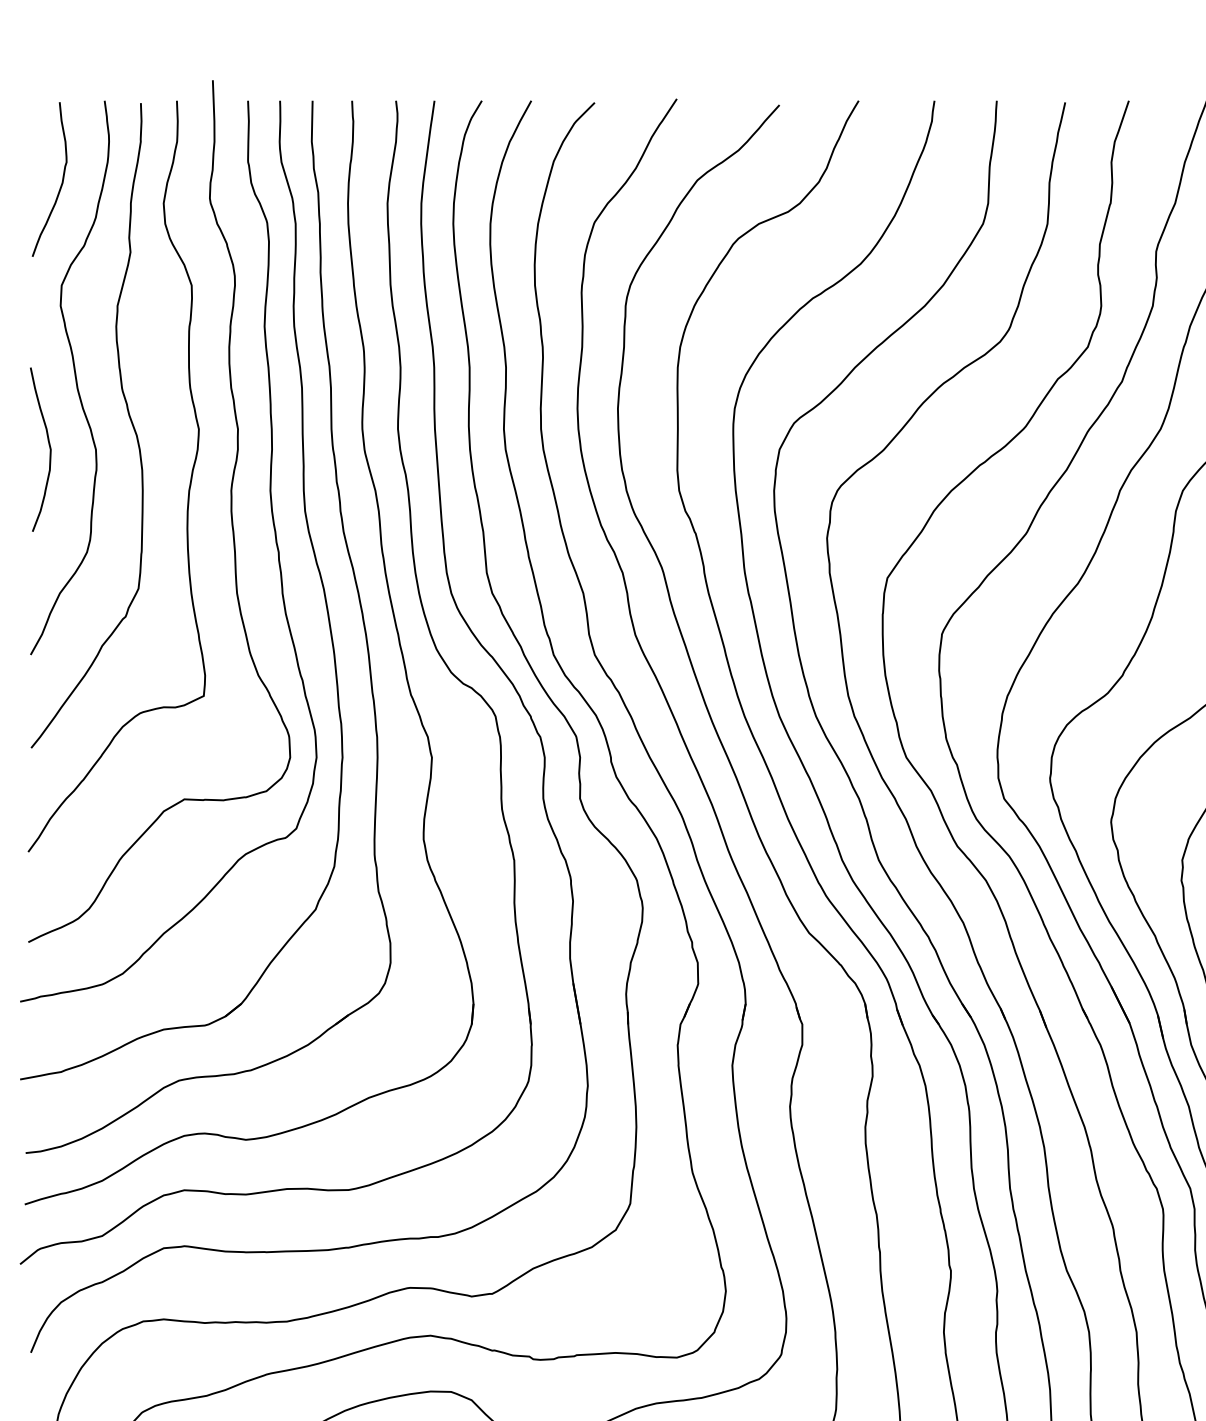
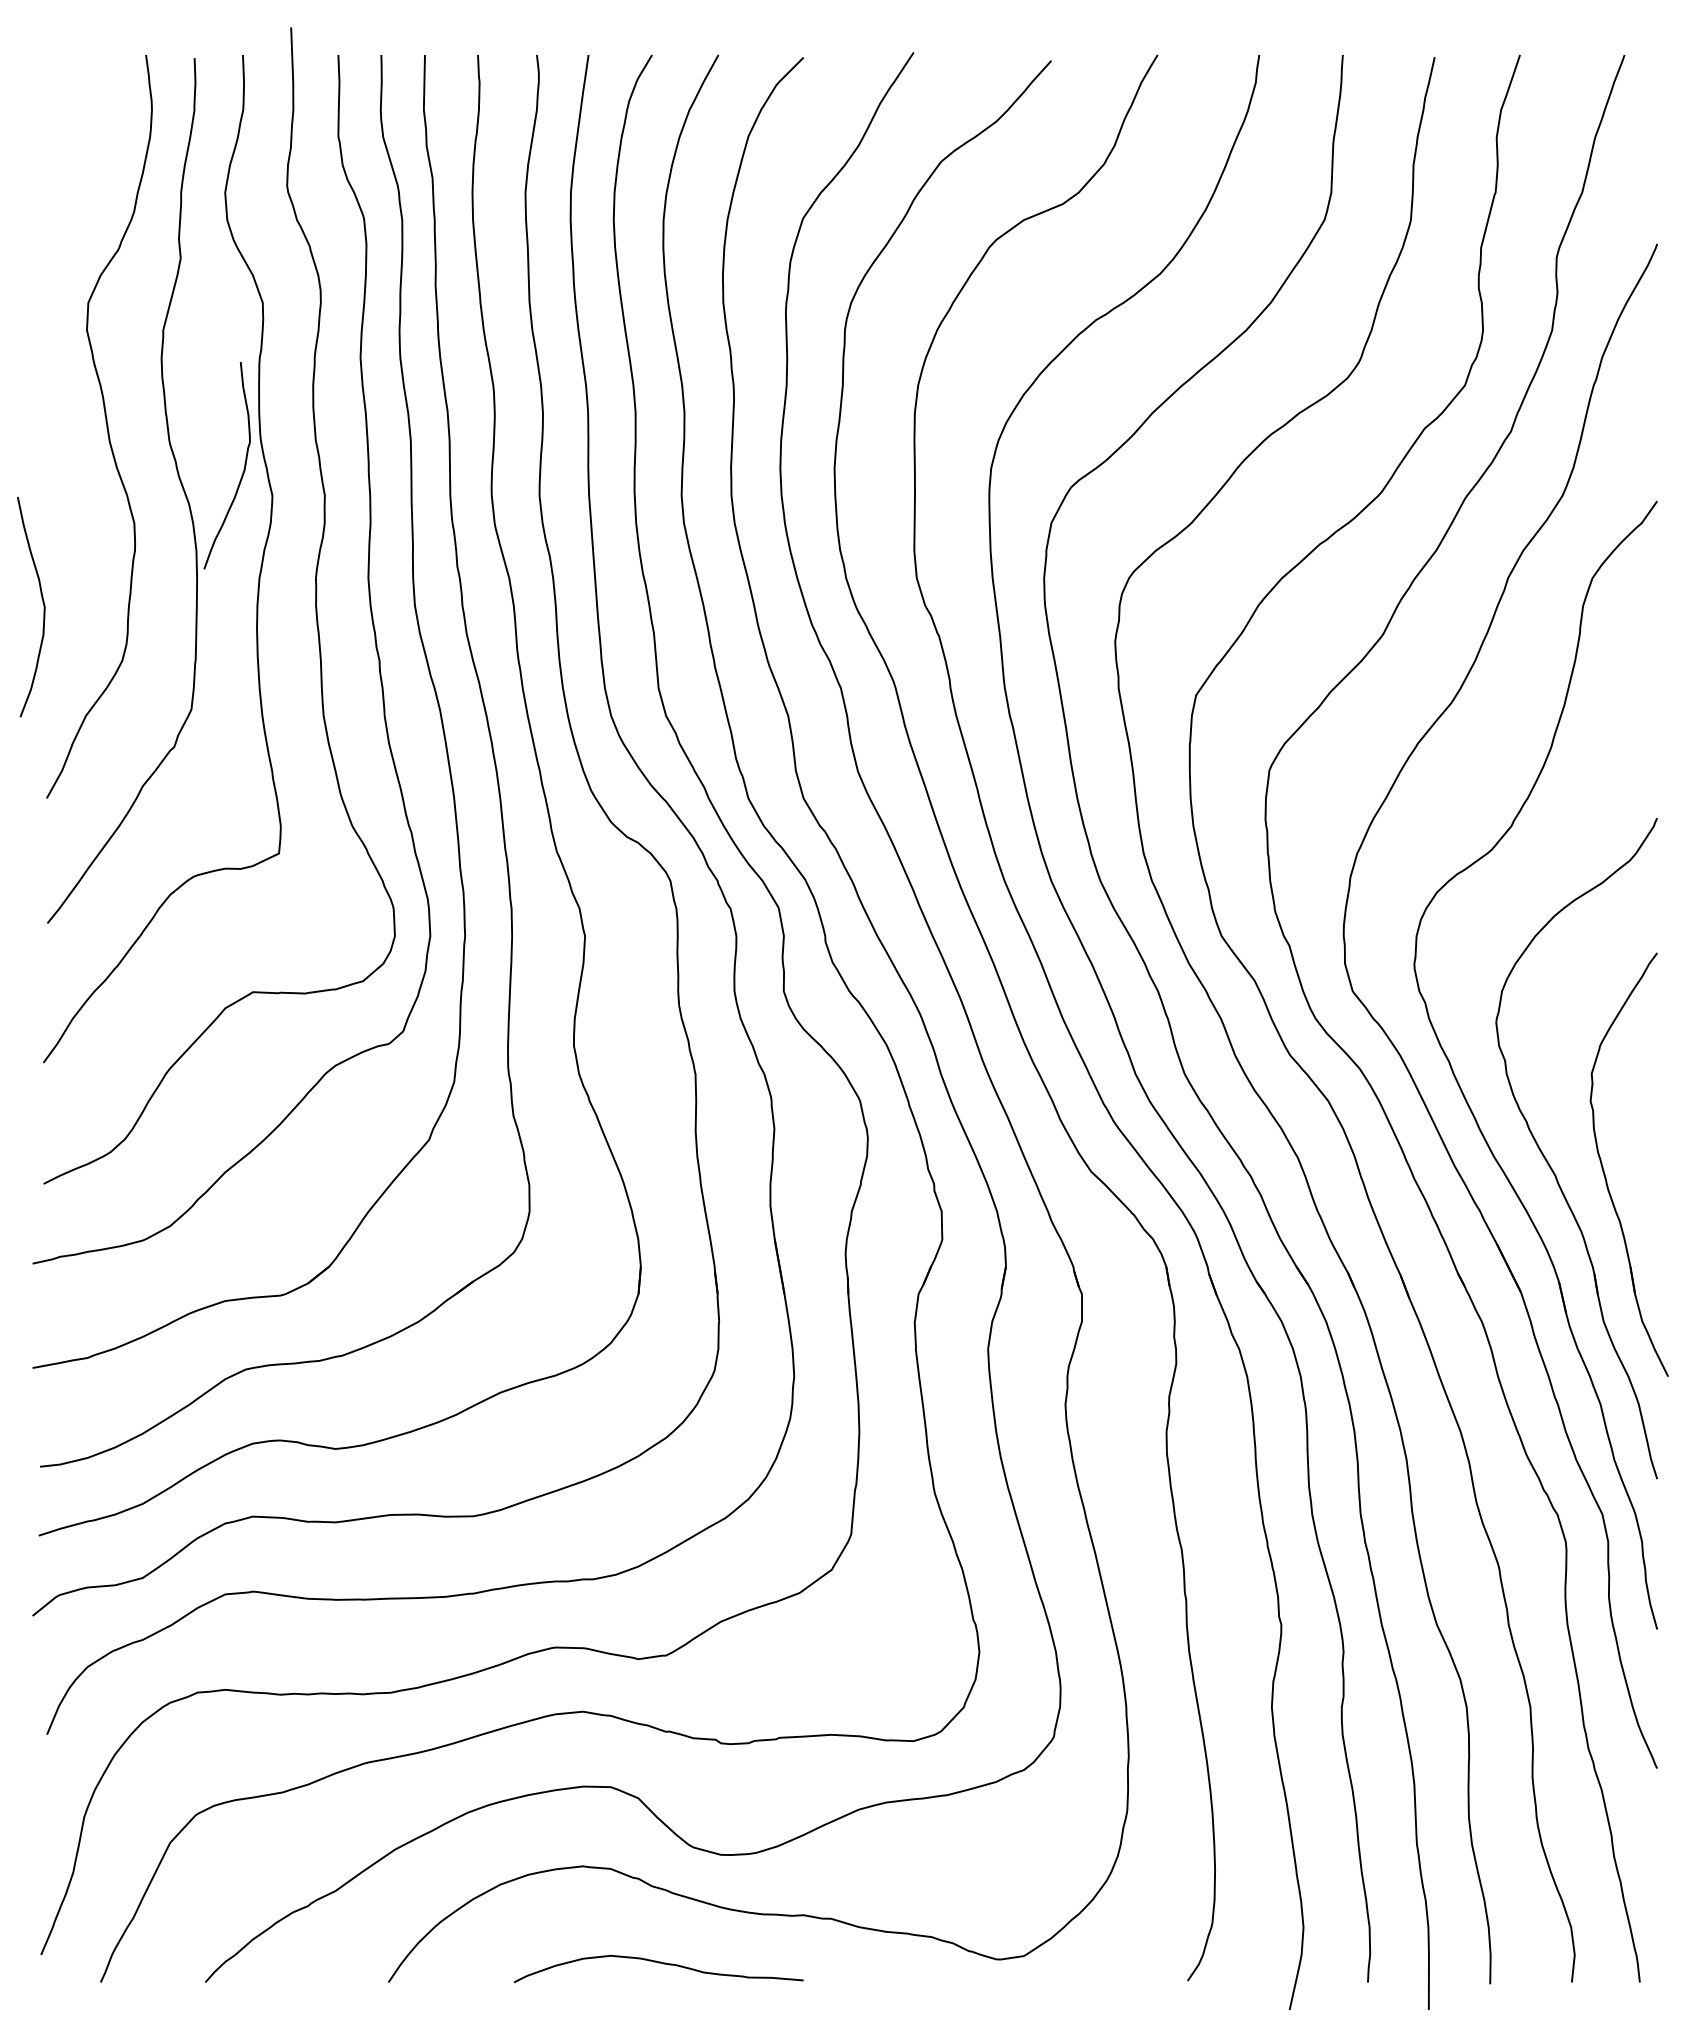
curve: (61, 182) -> (243, 469), moved
curve: (49, 446) -> (42, 602), moved

